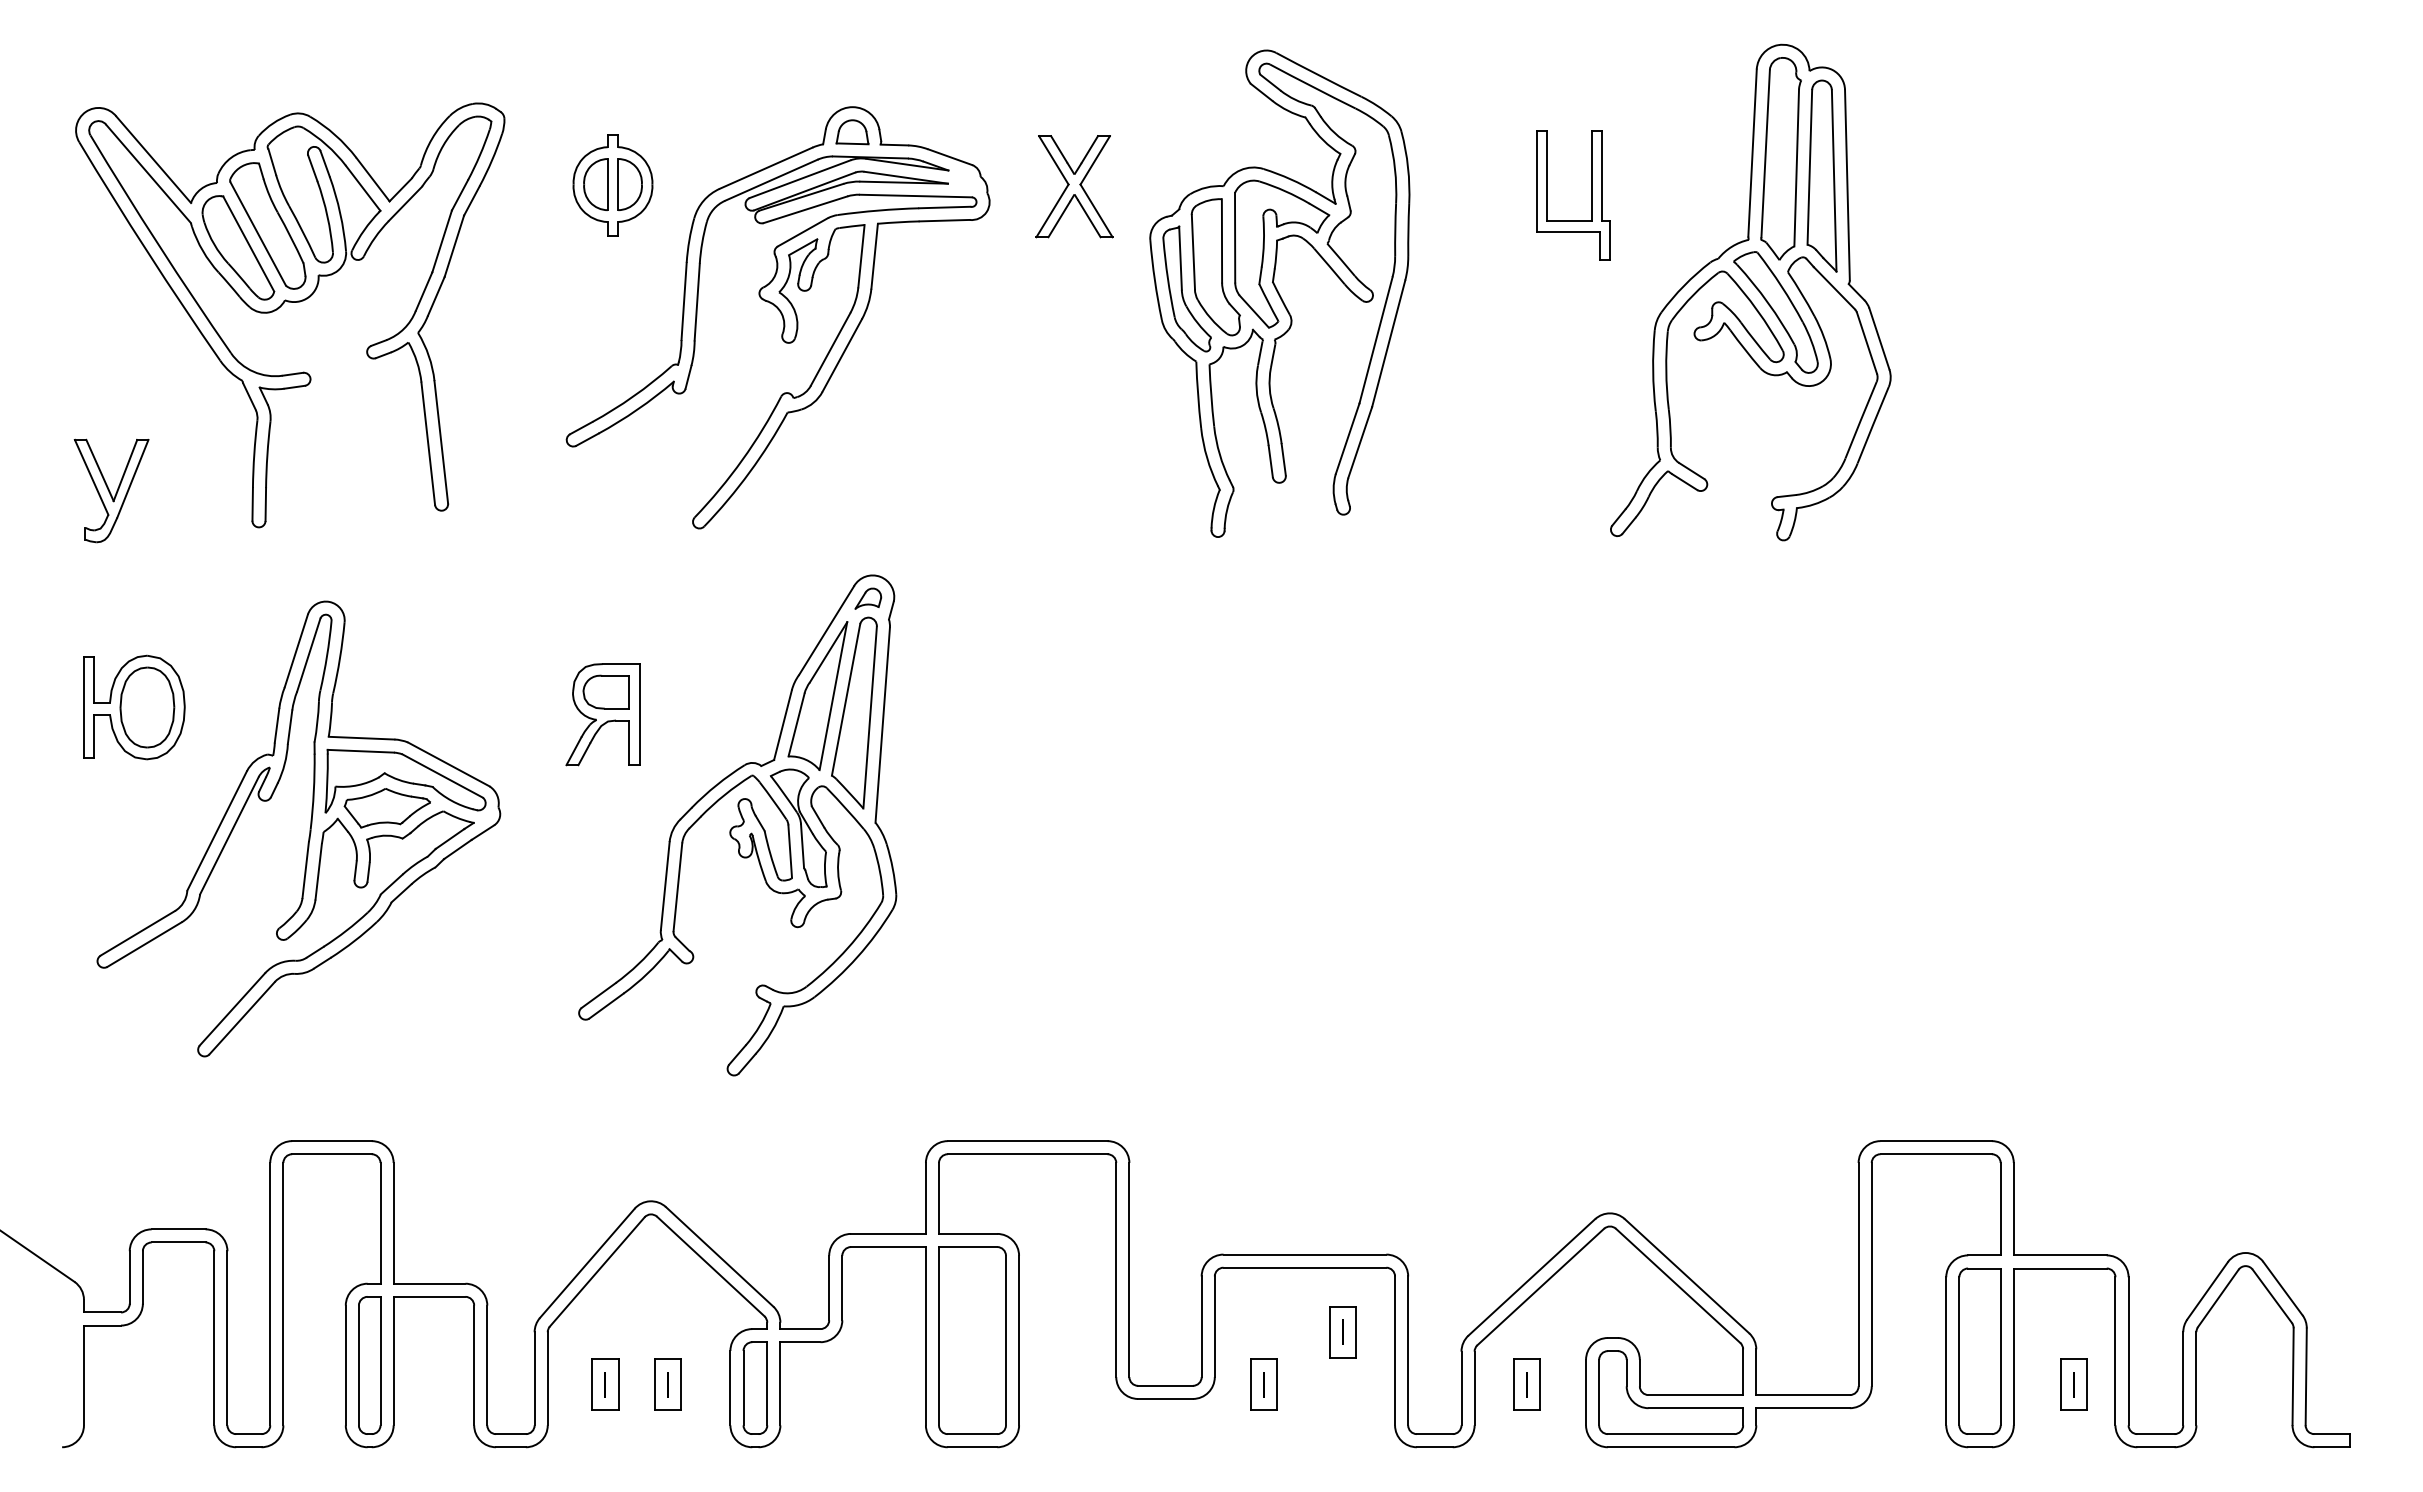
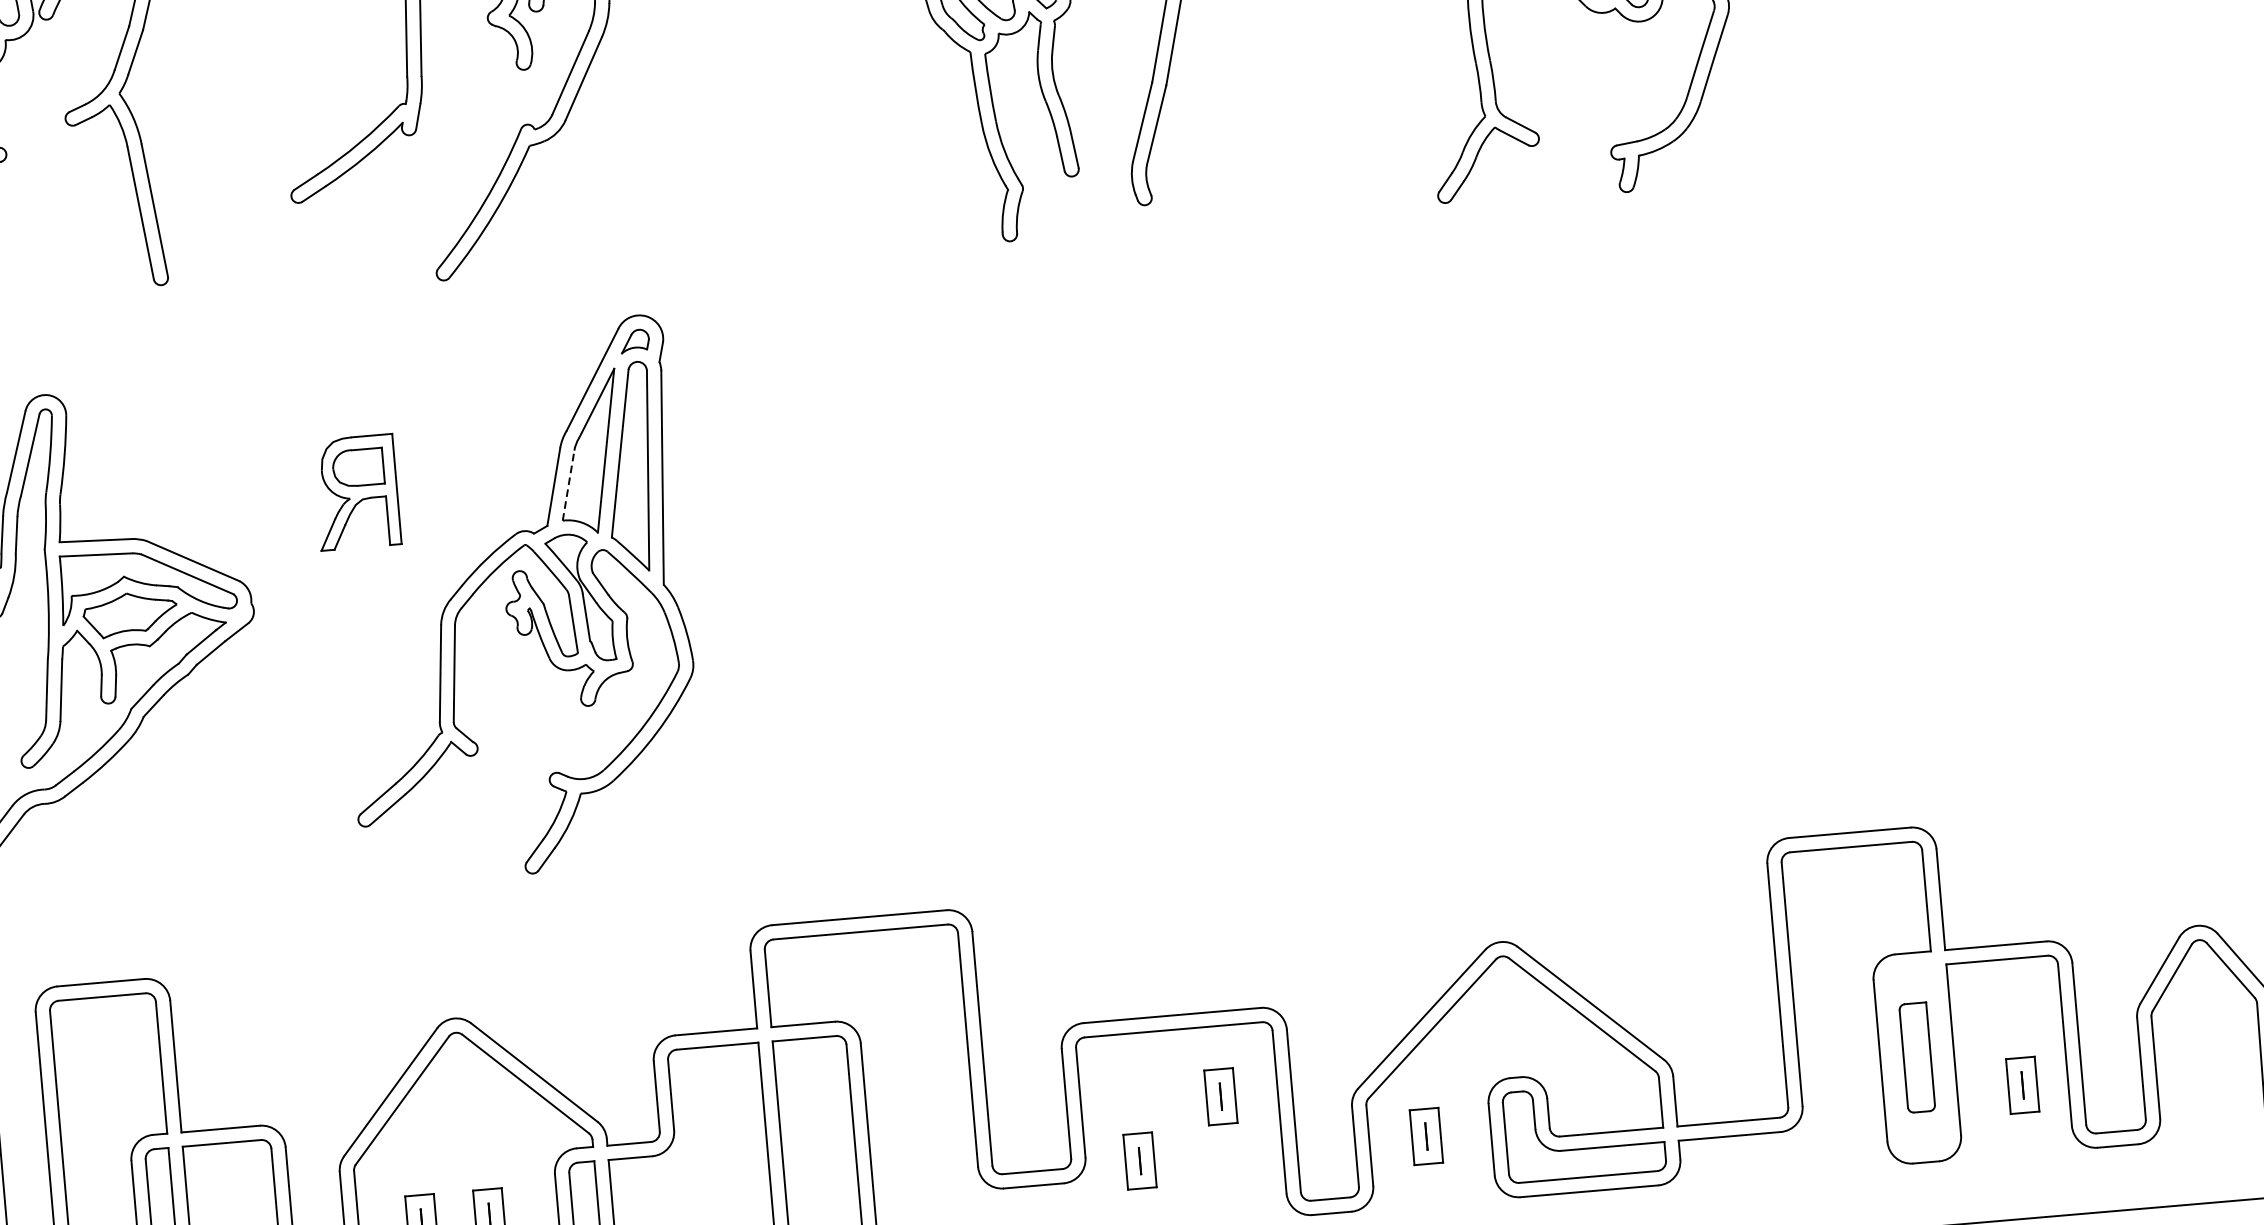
line: (796, 724) -> (568, 485), solid -> dashed
part: (1979, 1350) -> (1916, 1057), size x0.6

